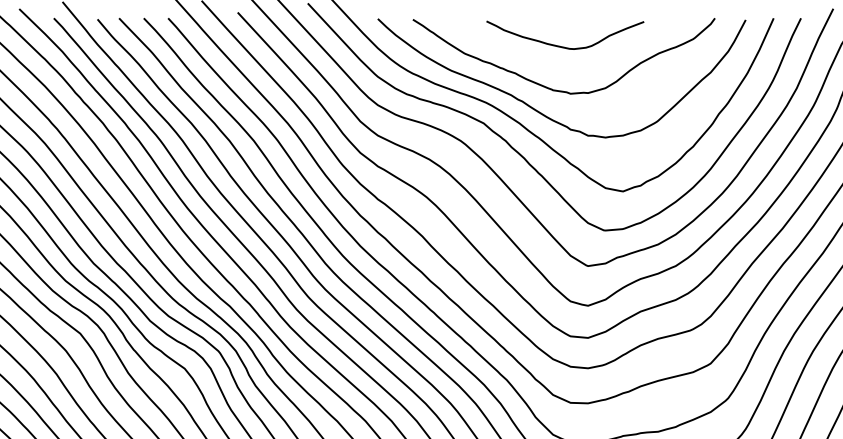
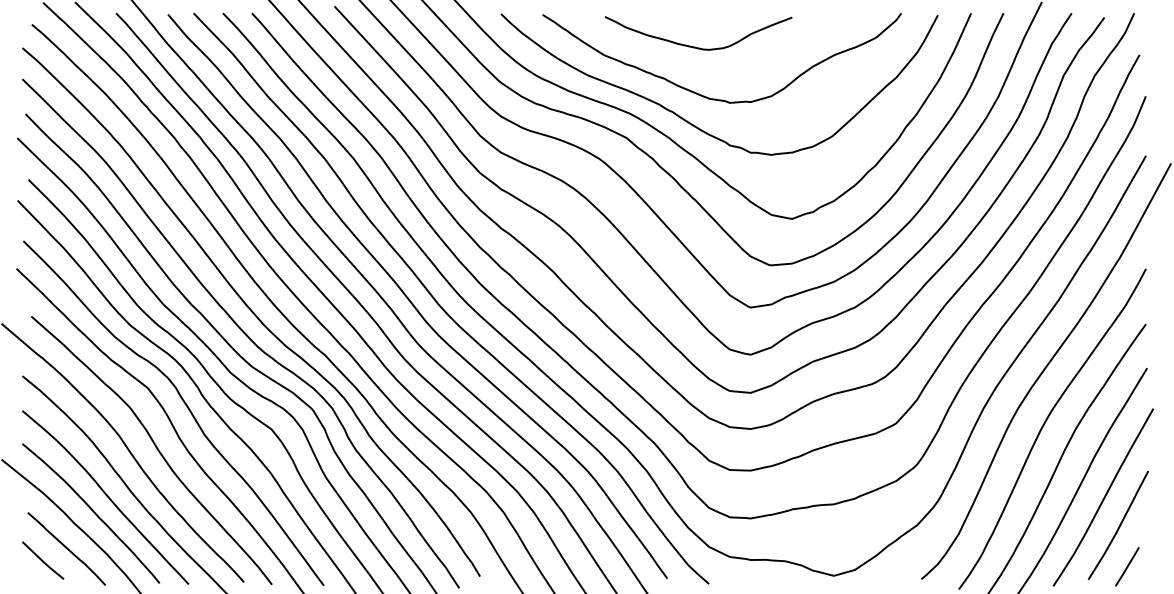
curve: (562, 46) -> (695, 46), moved

